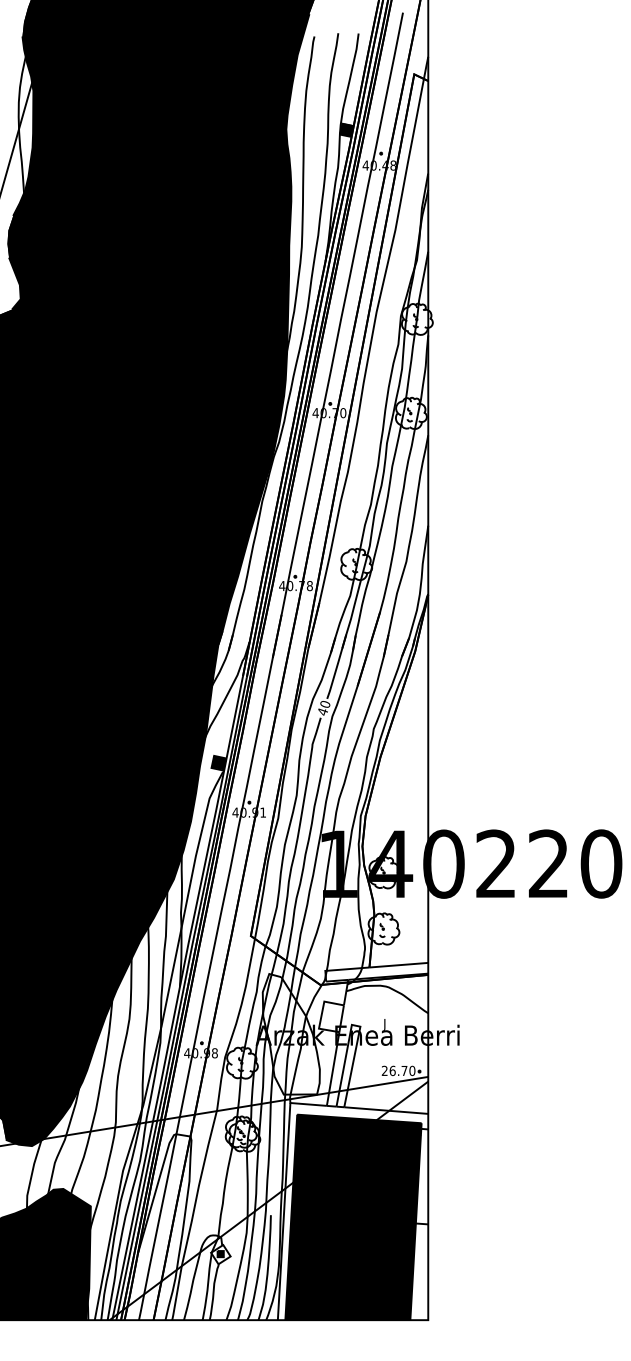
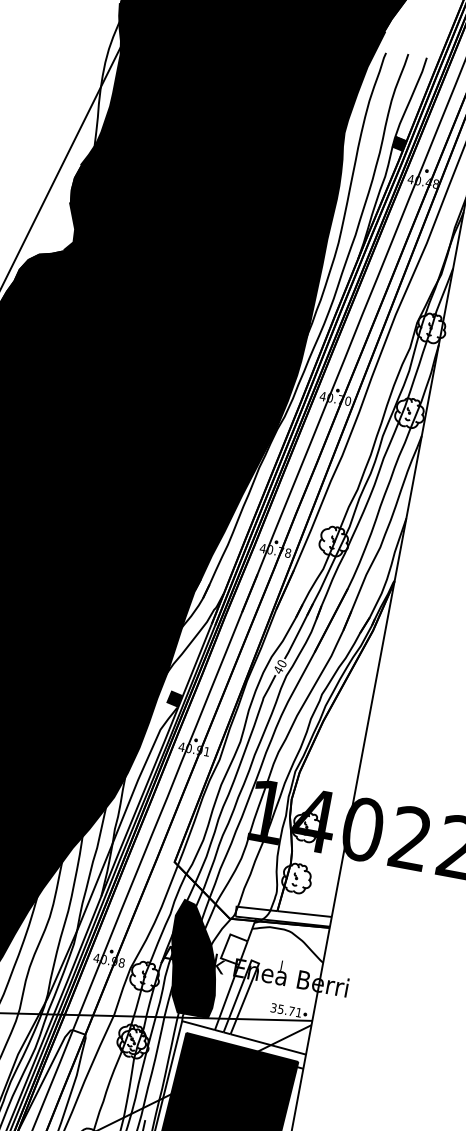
fill: (290, 1033) -> (194, 957), added
text: (398, 1070) -> (286, 1009), 26.70 -> 35.71

